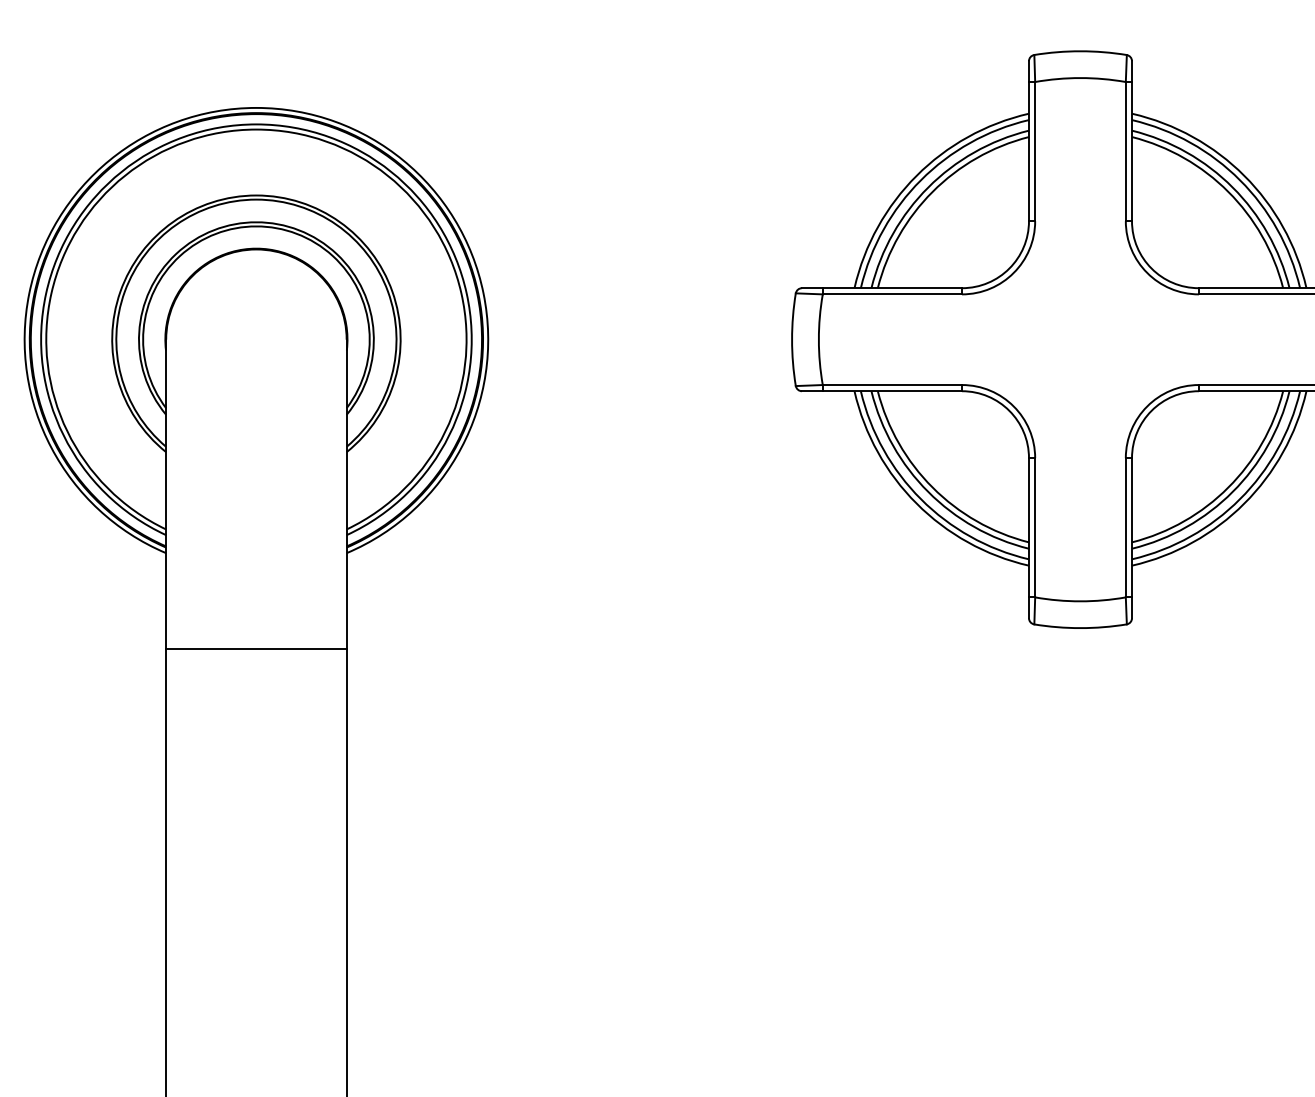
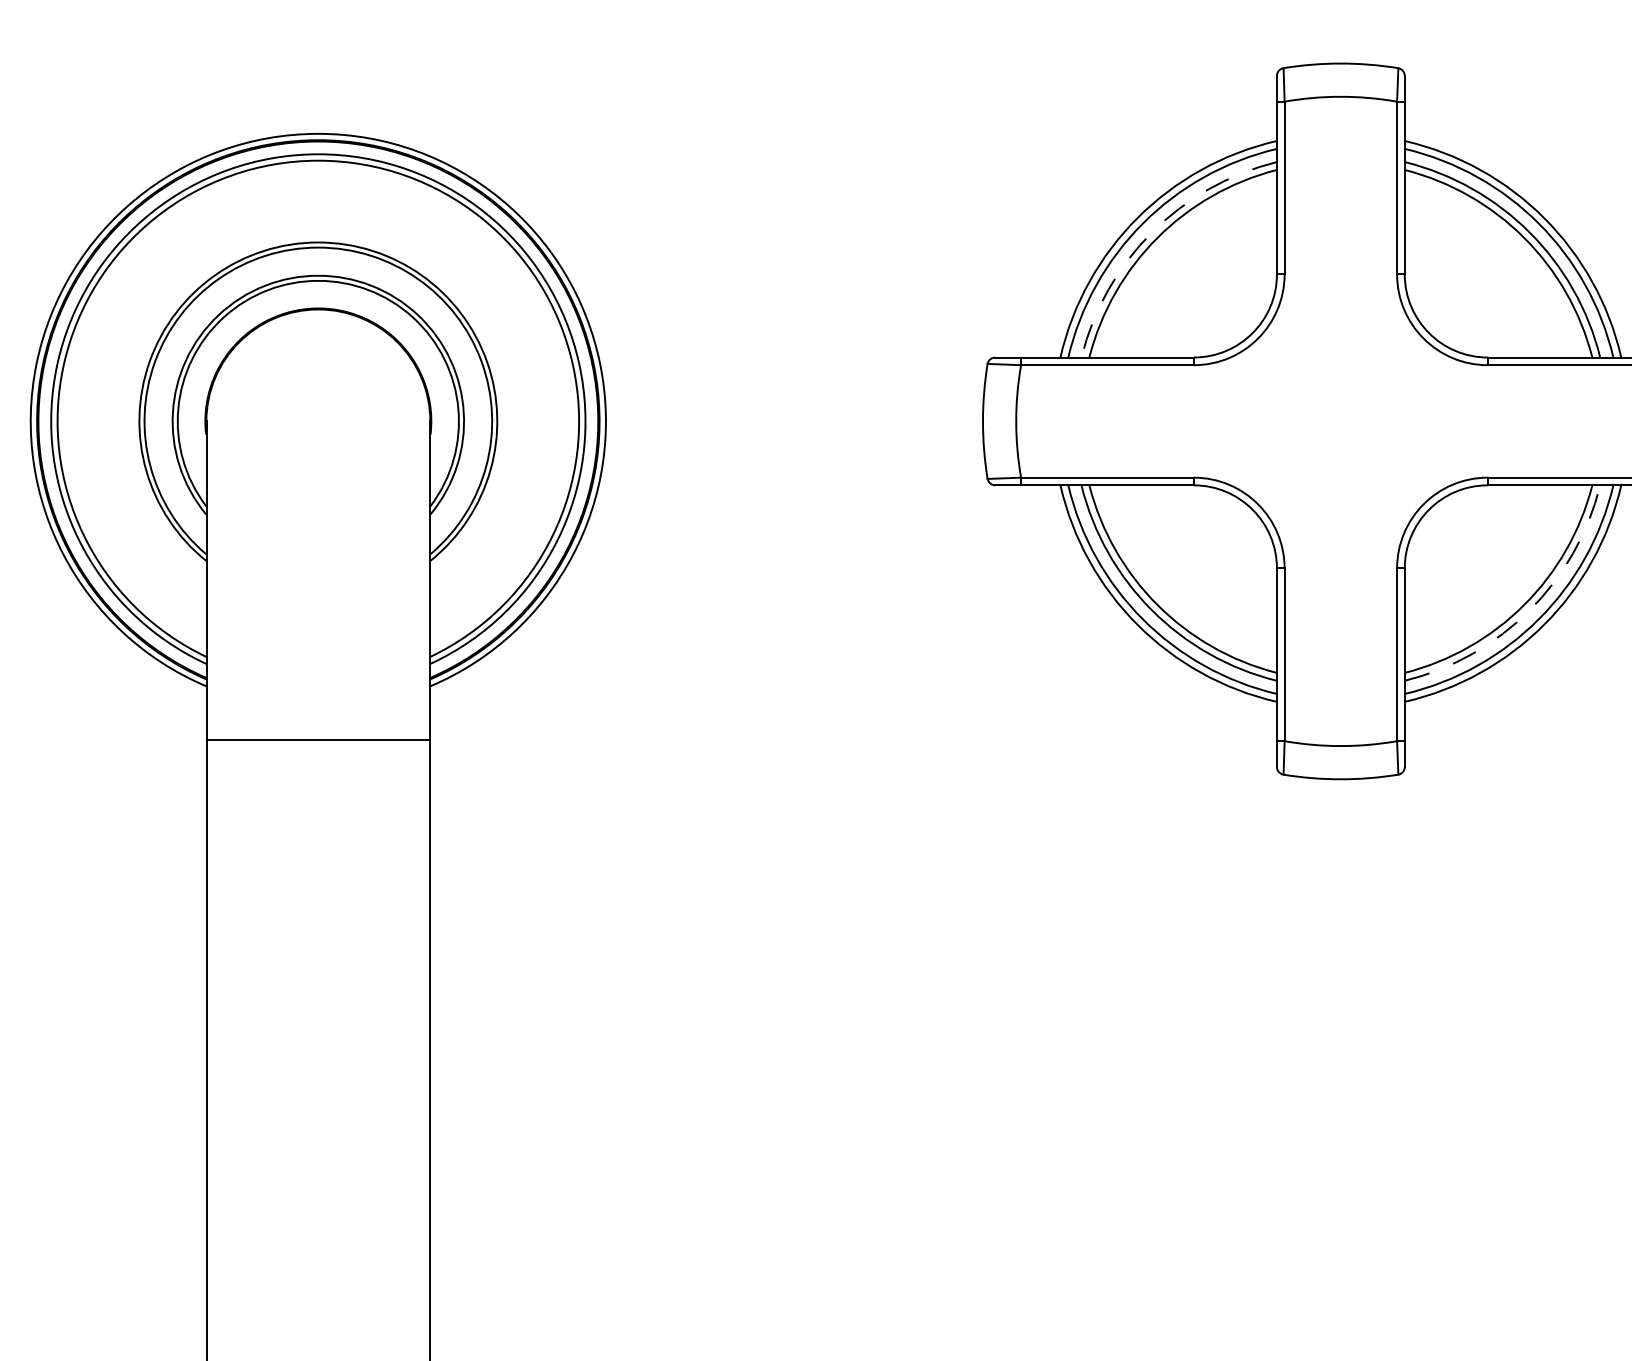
arc: (928, 187) -> (1152, 232), solid -> dashed
arc: (1232, 491) -> (1529, 609), solid -> dashed
line: (256, 648) -> (318, 740), moved

